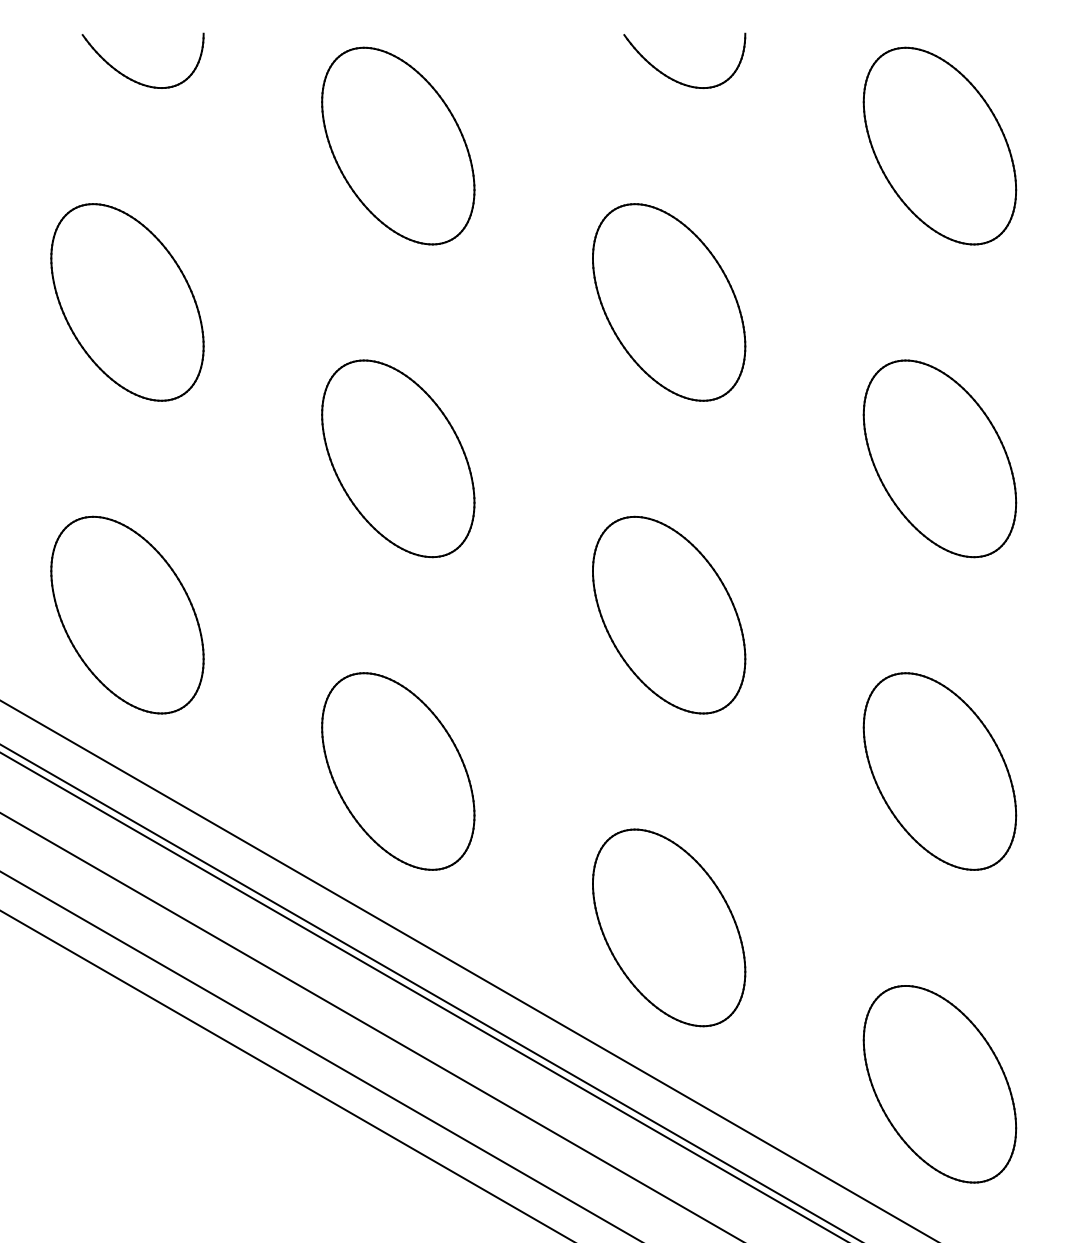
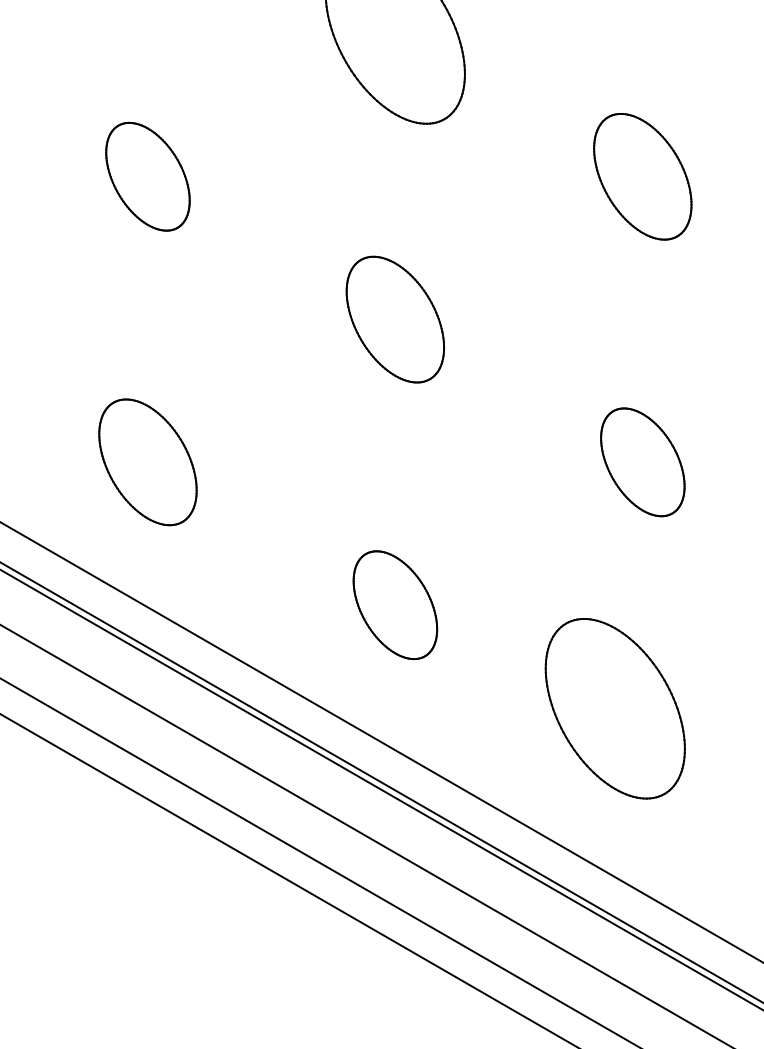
part: (127, 302) -> (147, 176), size x0.6
part: (669, 302) -> (643, 176), size x0.7
part: (398, 458) -> (395, 319), size x0.7
part: (127, 614) -> (147, 461), size x0.7
part: (669, 614) -> (643, 461), size x0.6
part: (398, 771) -> (395, 605), size x0.6
part: (669, 927) -> (615, 708), moved

